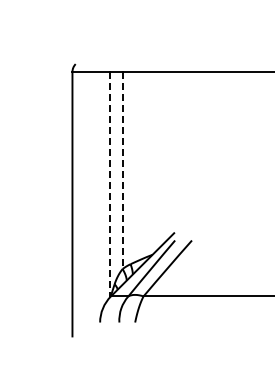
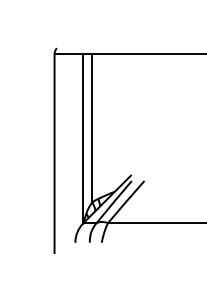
line: (122, 170) -> (92, 128), dashed -> solid
line: (109, 184) -> (82, 138), dashed -> solid

